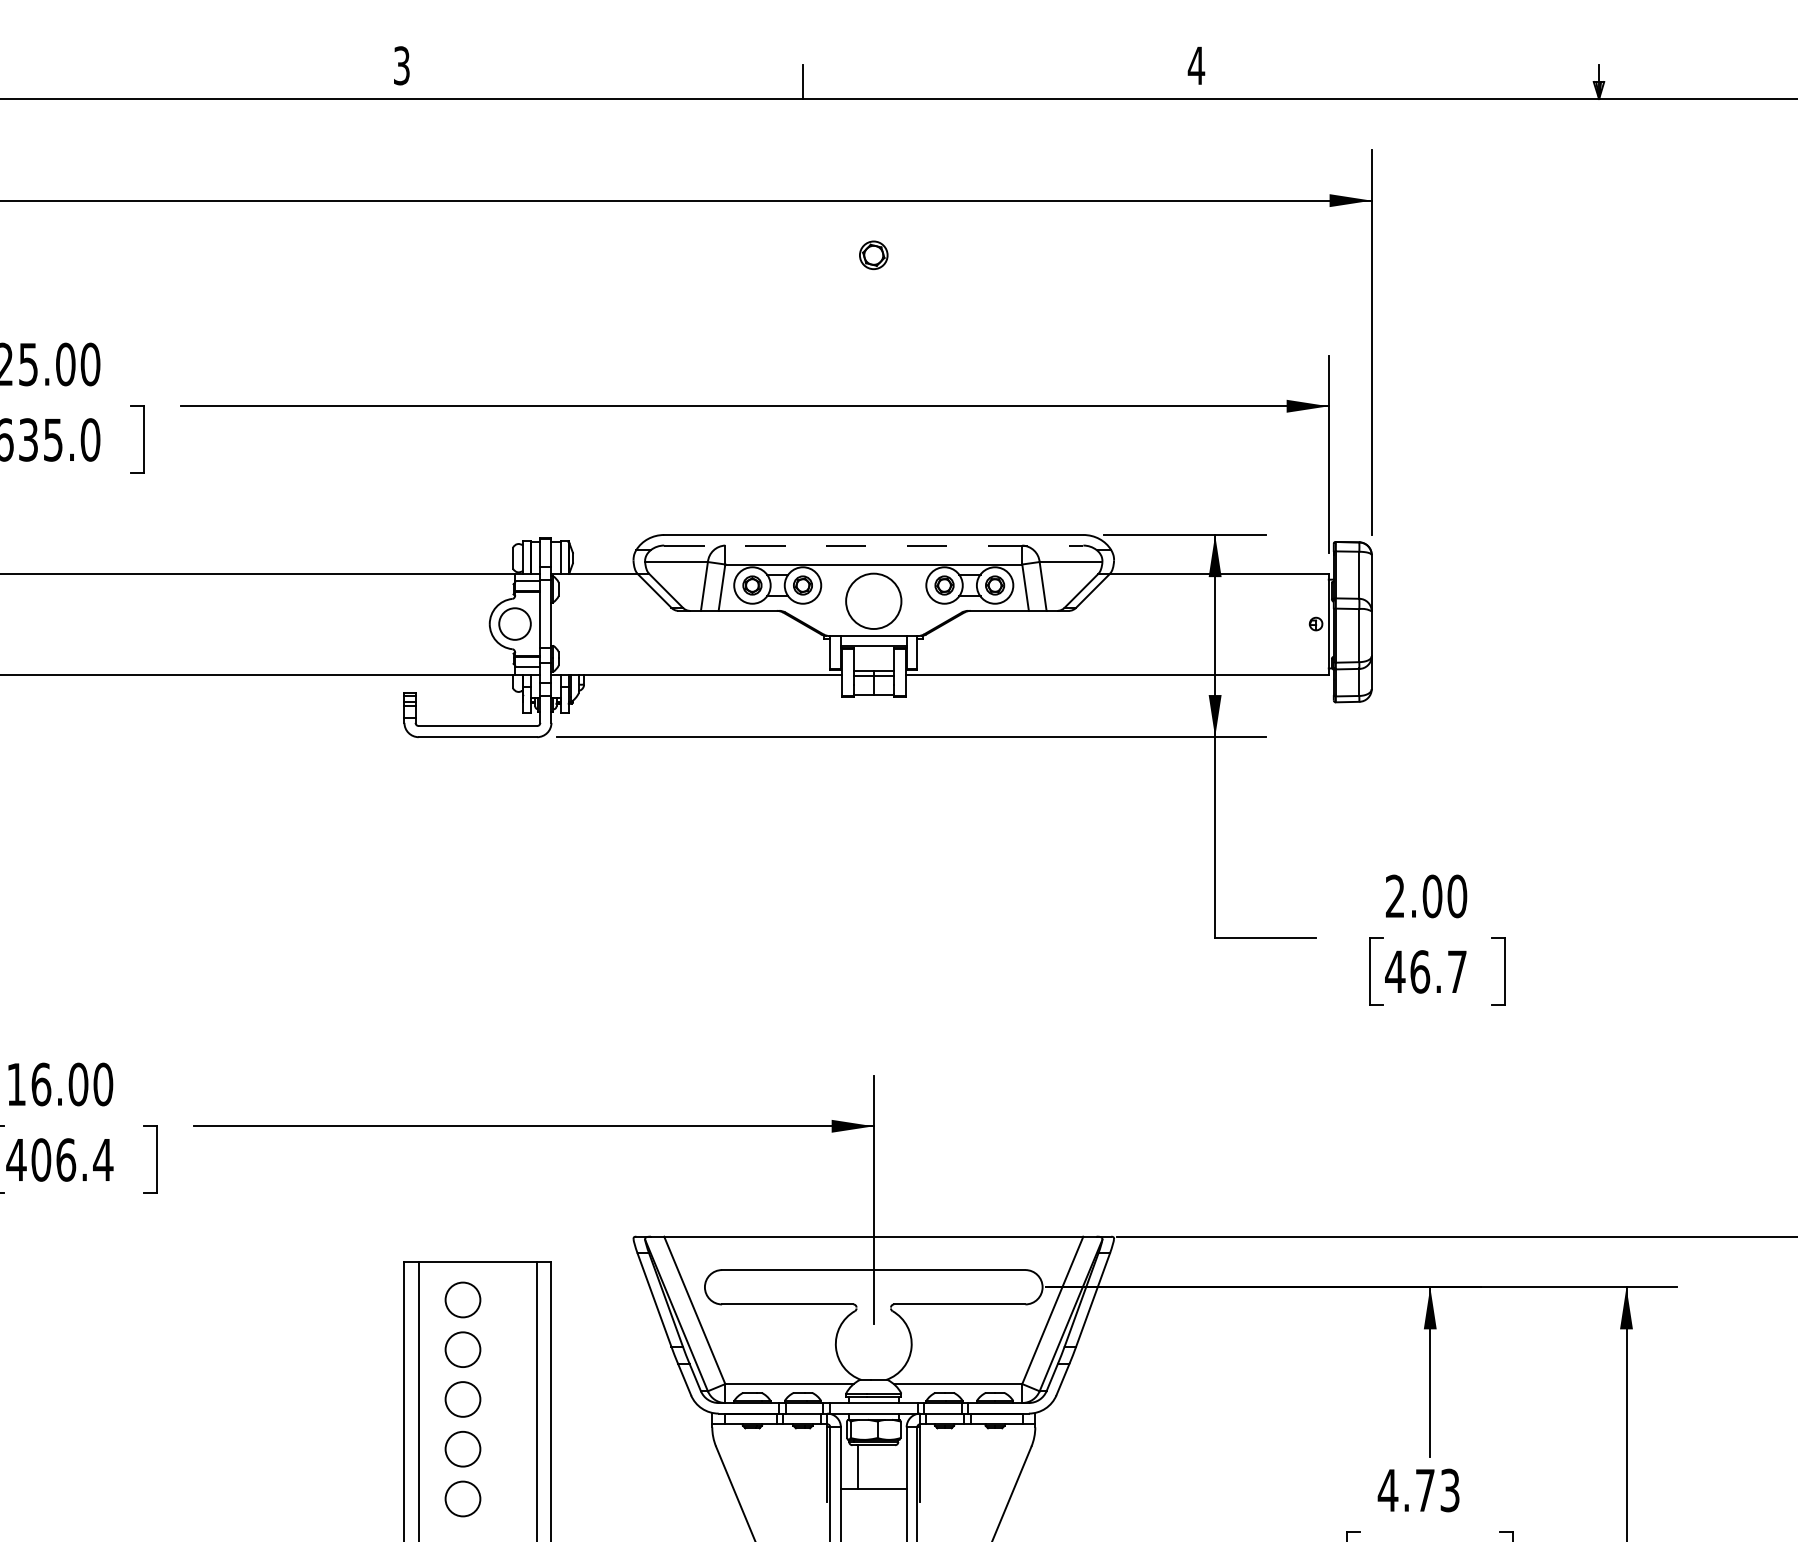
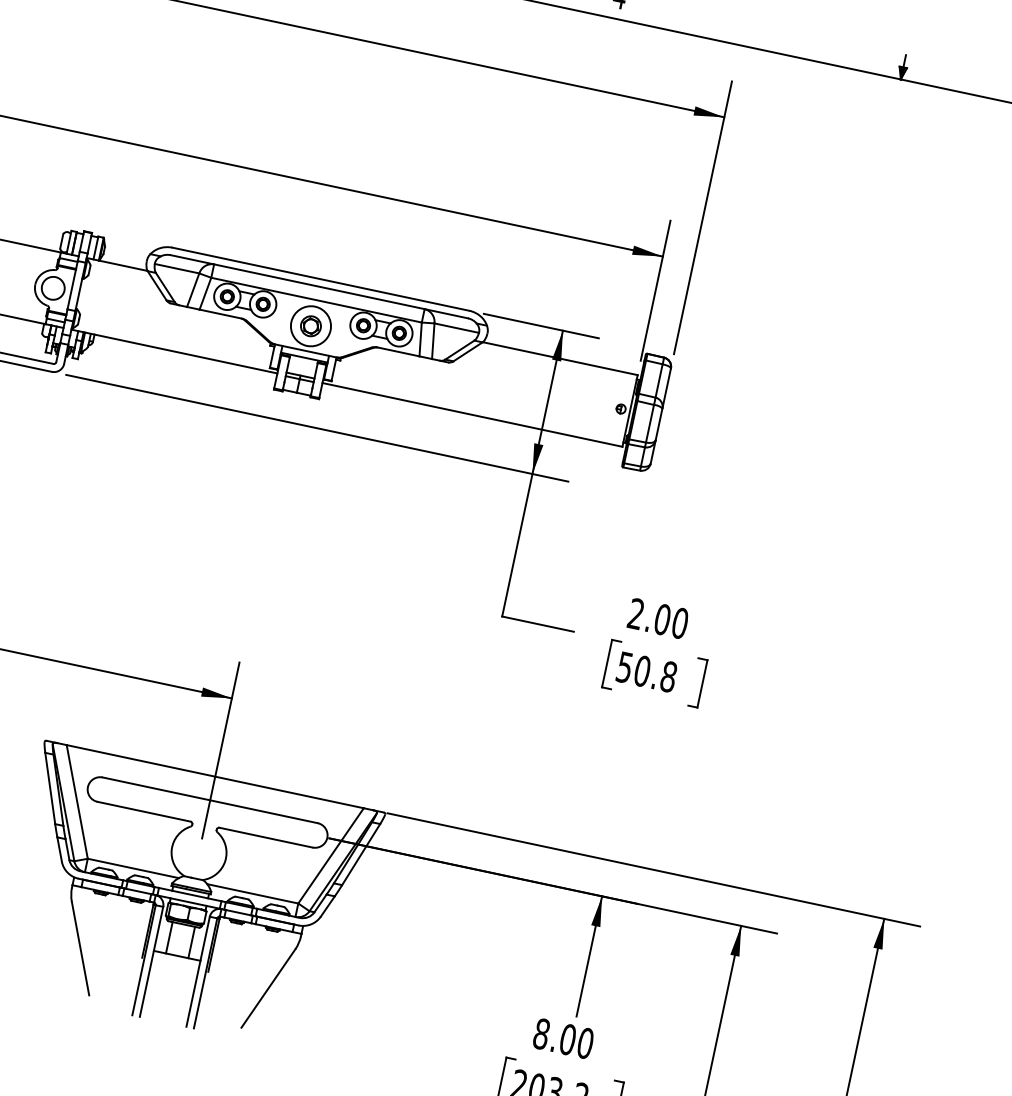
part: (873, 255) -> (310, 326), moved
line: (873, 545) -> (319, 286), dashed -> solid
text: (1426, 971) -> (647, 671), 46.7 -> 50.8
line: (889, 1467) -> (191, 942), added
text: (1418, 1490) -> (563, 1038), 4.73 -> 8.00

